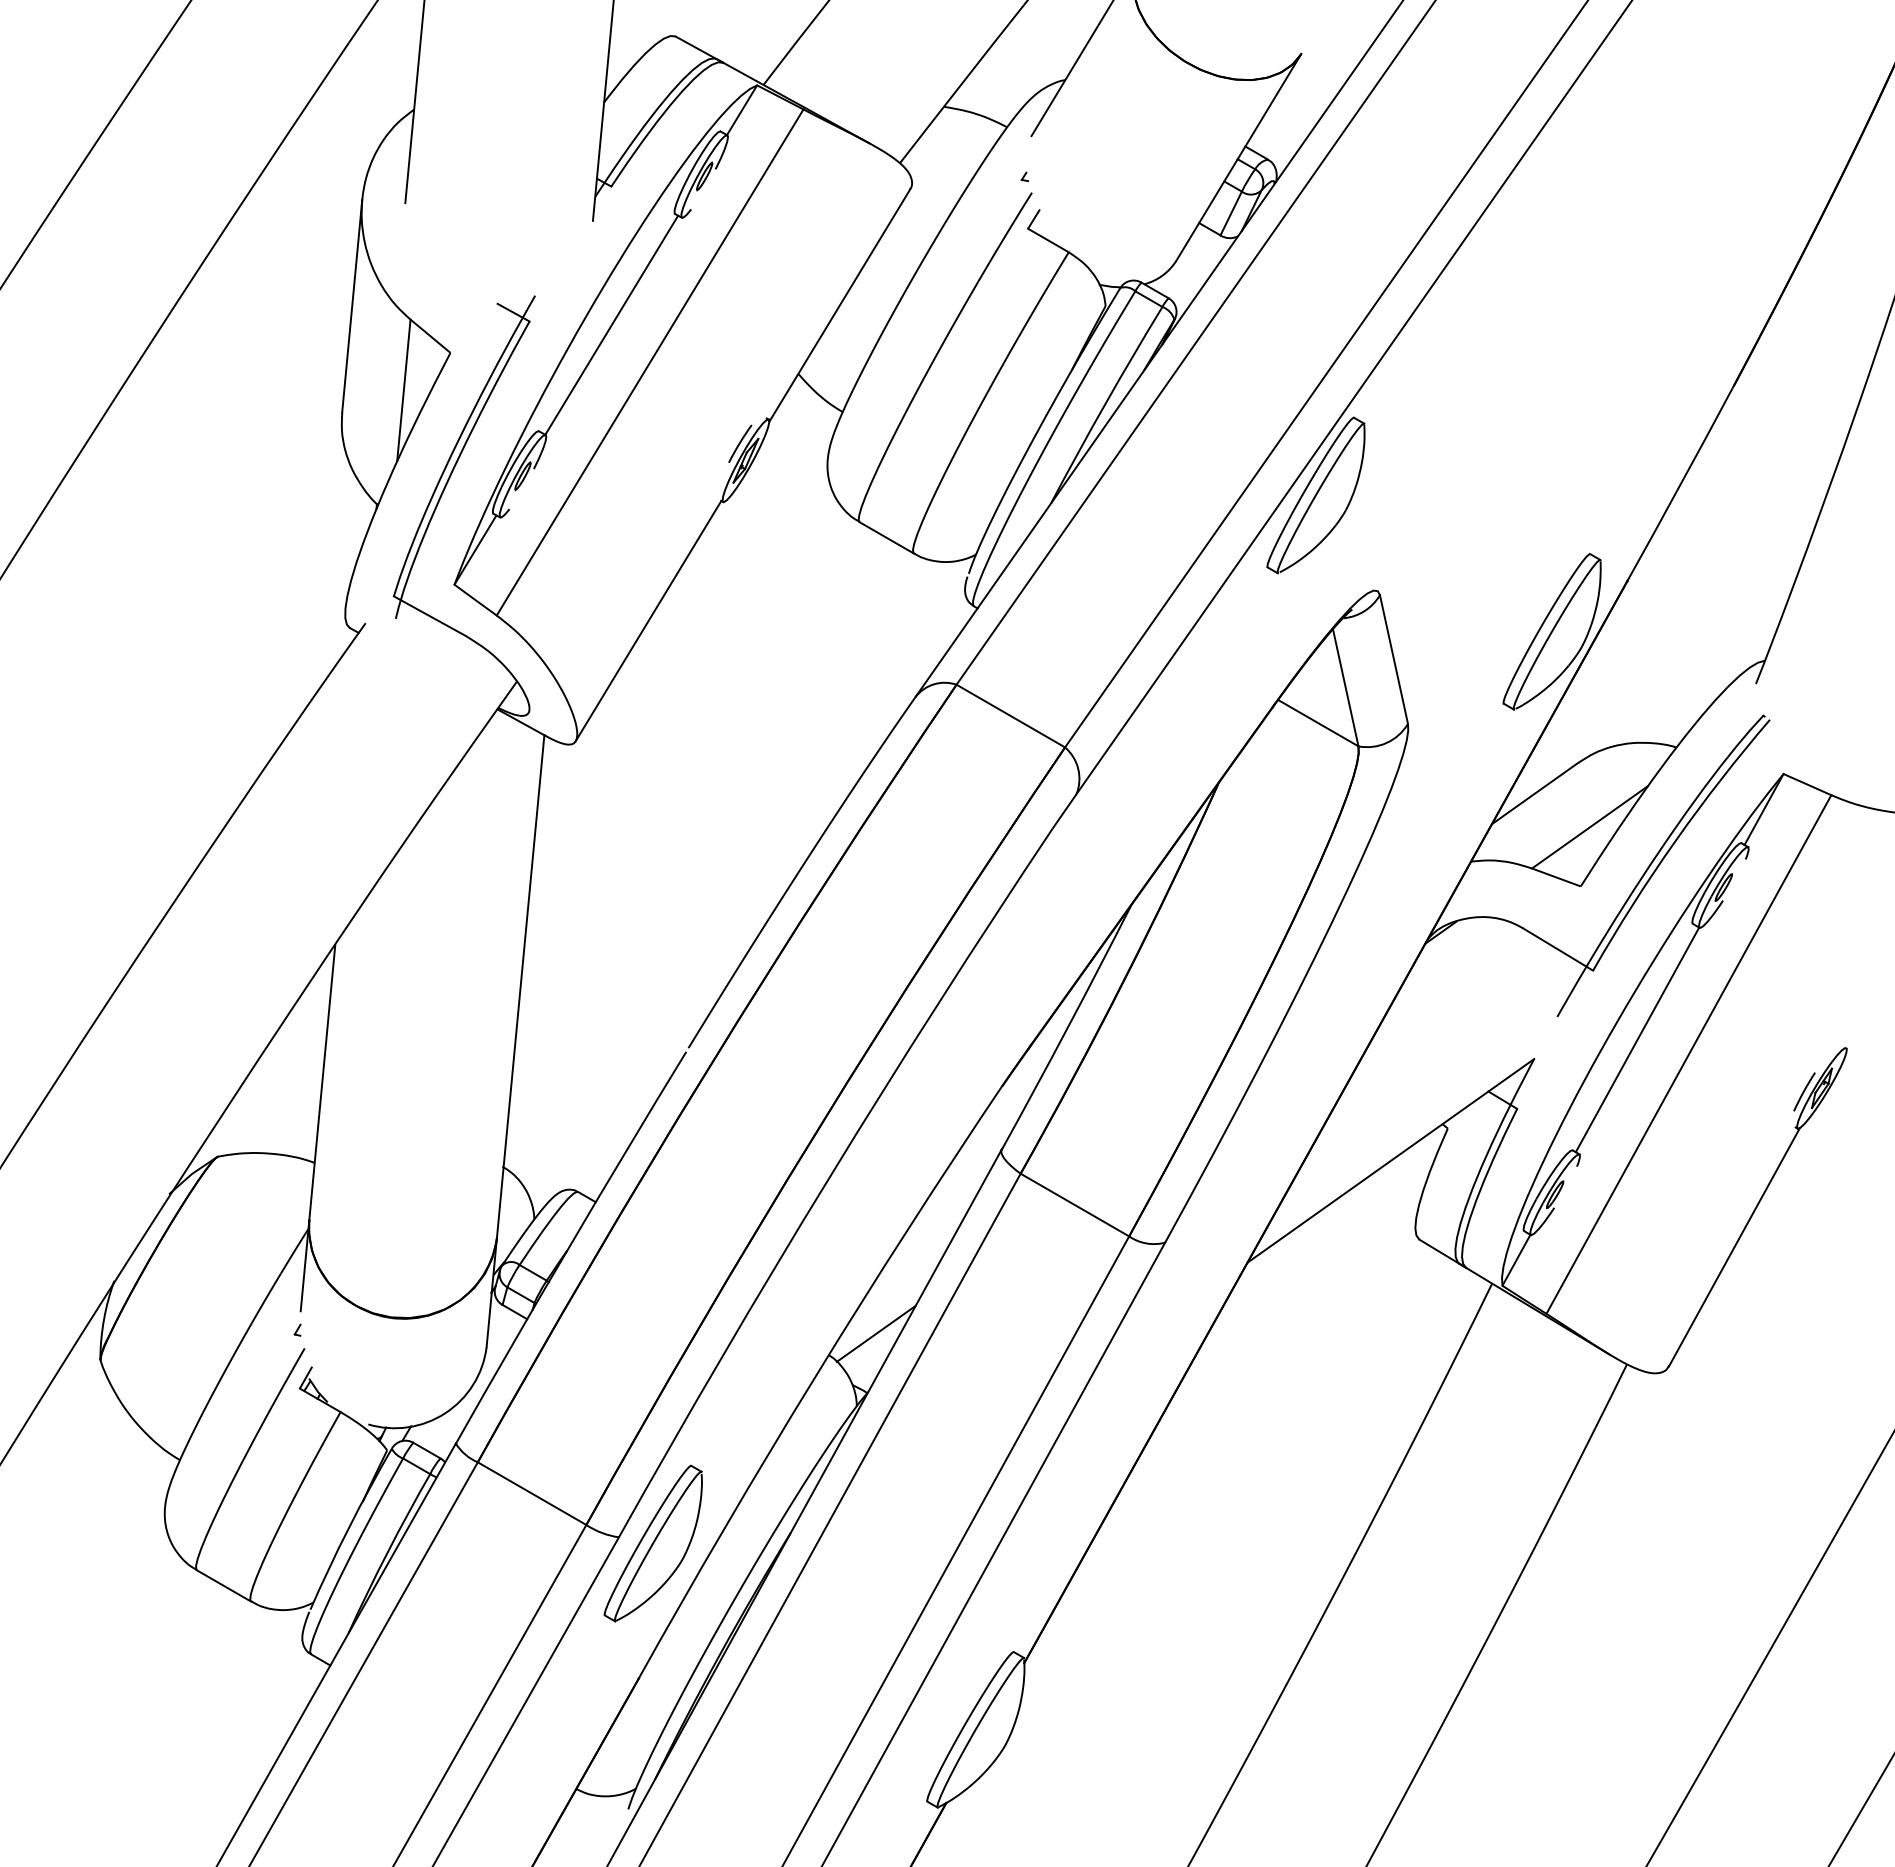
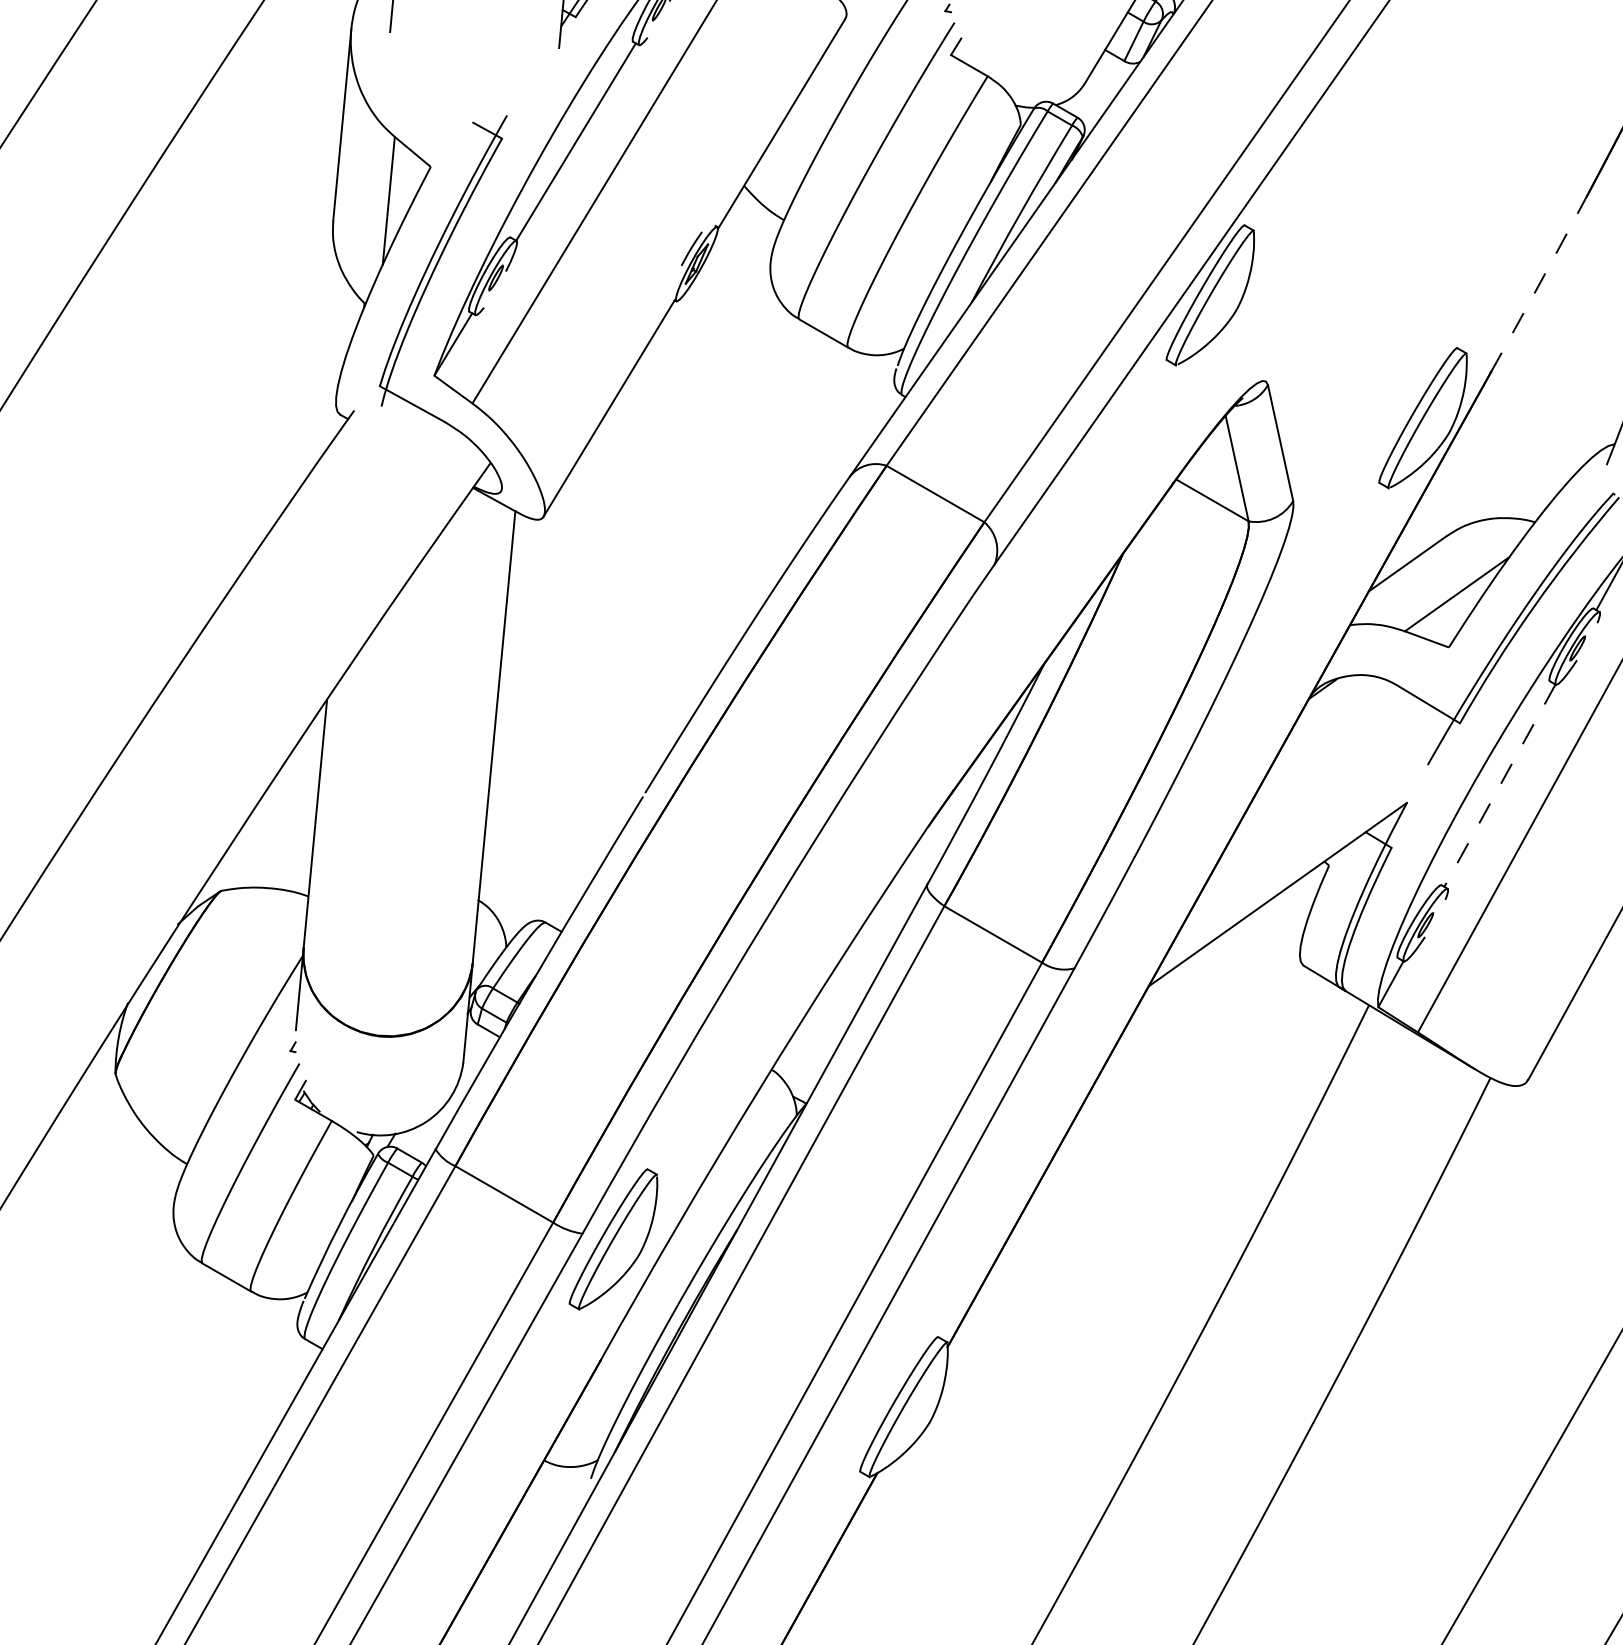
arc: (1680, 485) -> (1538, 286), solid -> dashed
line: (1637, 1040) -> (1499, 786), solid -> dashed
line: (875, 1333) -> (813, 1050), removed

